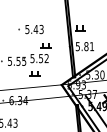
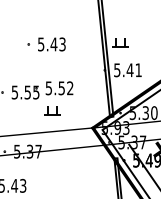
part: (45, 45) -> (68, 68), removed
text: (86, 46) -> (130, 70), 5.81 -> 5.41
text: (18, 100) -> (27, 151), 6.34 -> 5.37

